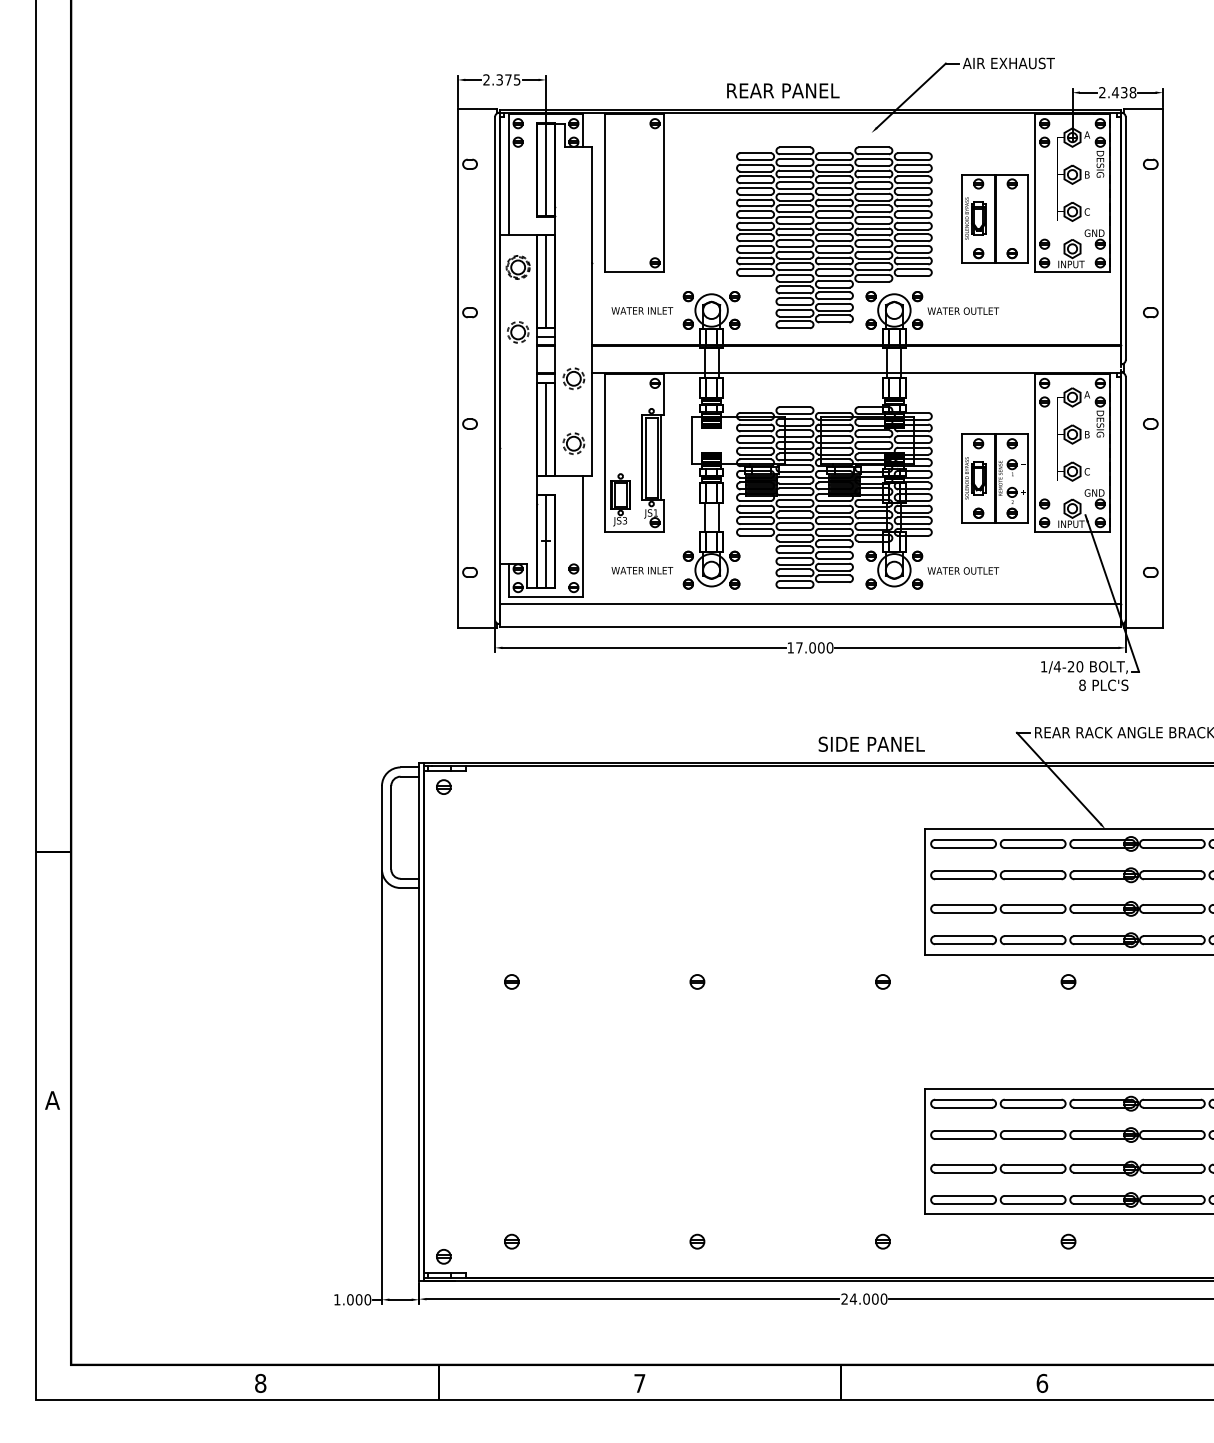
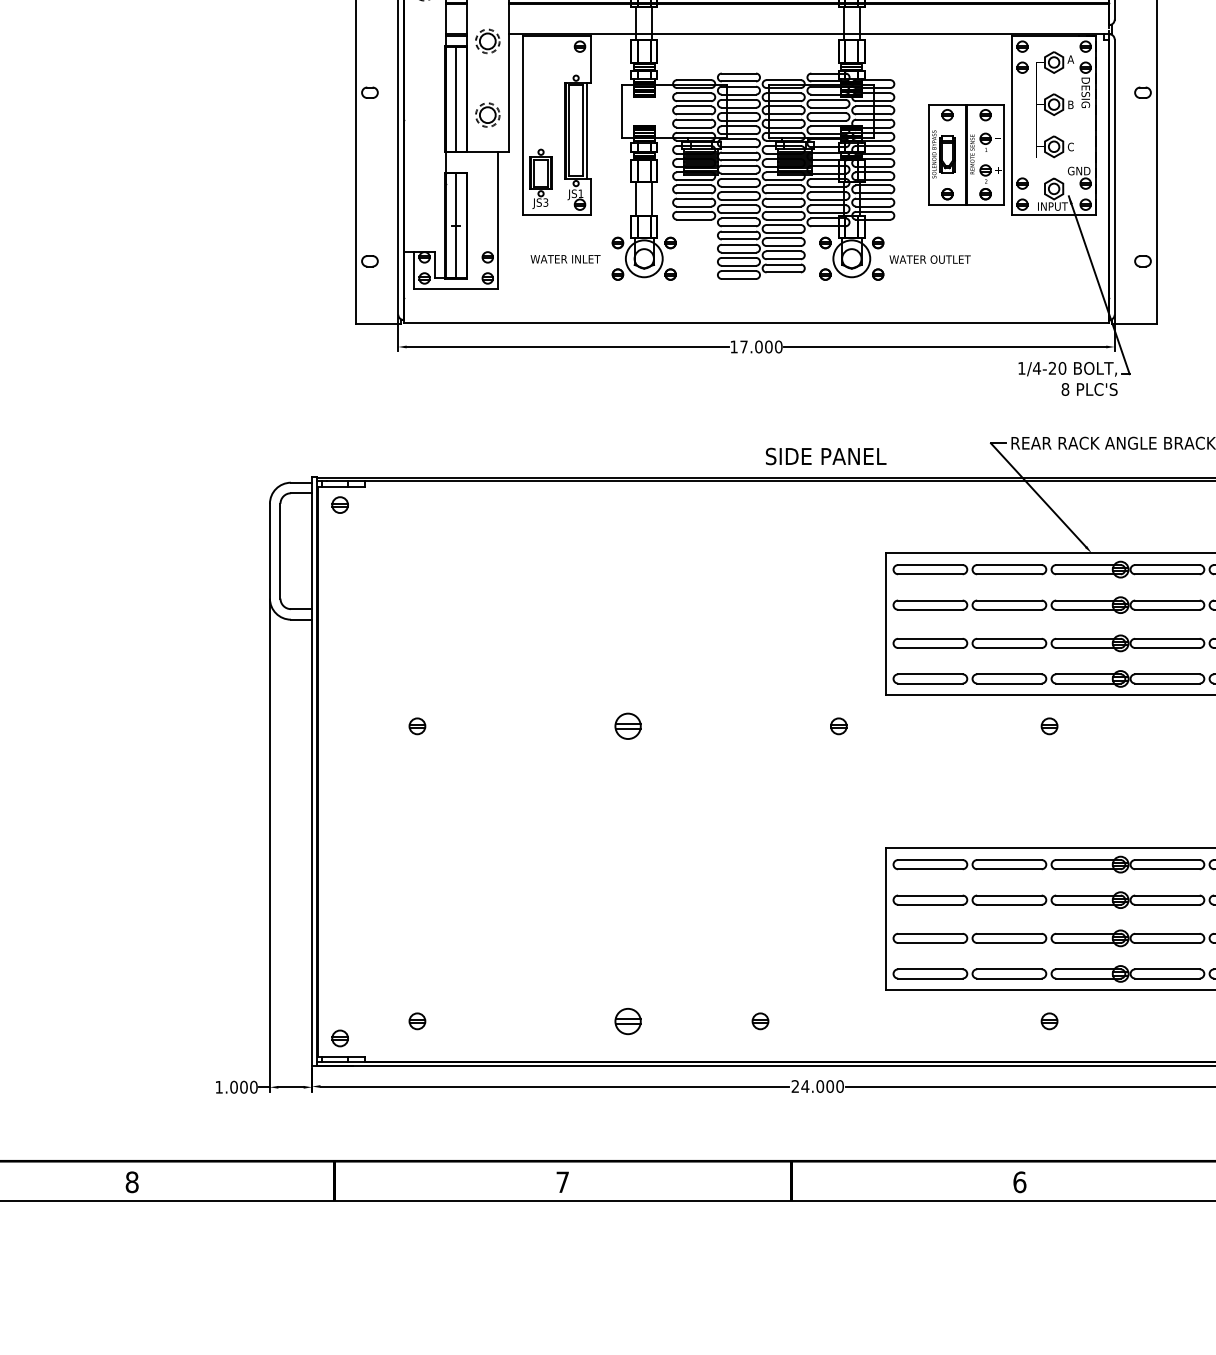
line: (810, 604) -> (756, 297), removed
part: (697, 981) -> (628, 725), size x1.6
part: (697, 1241) -> (628, 1021), size x1.6
part: (882, 1241) -> (759, 1021), moved

